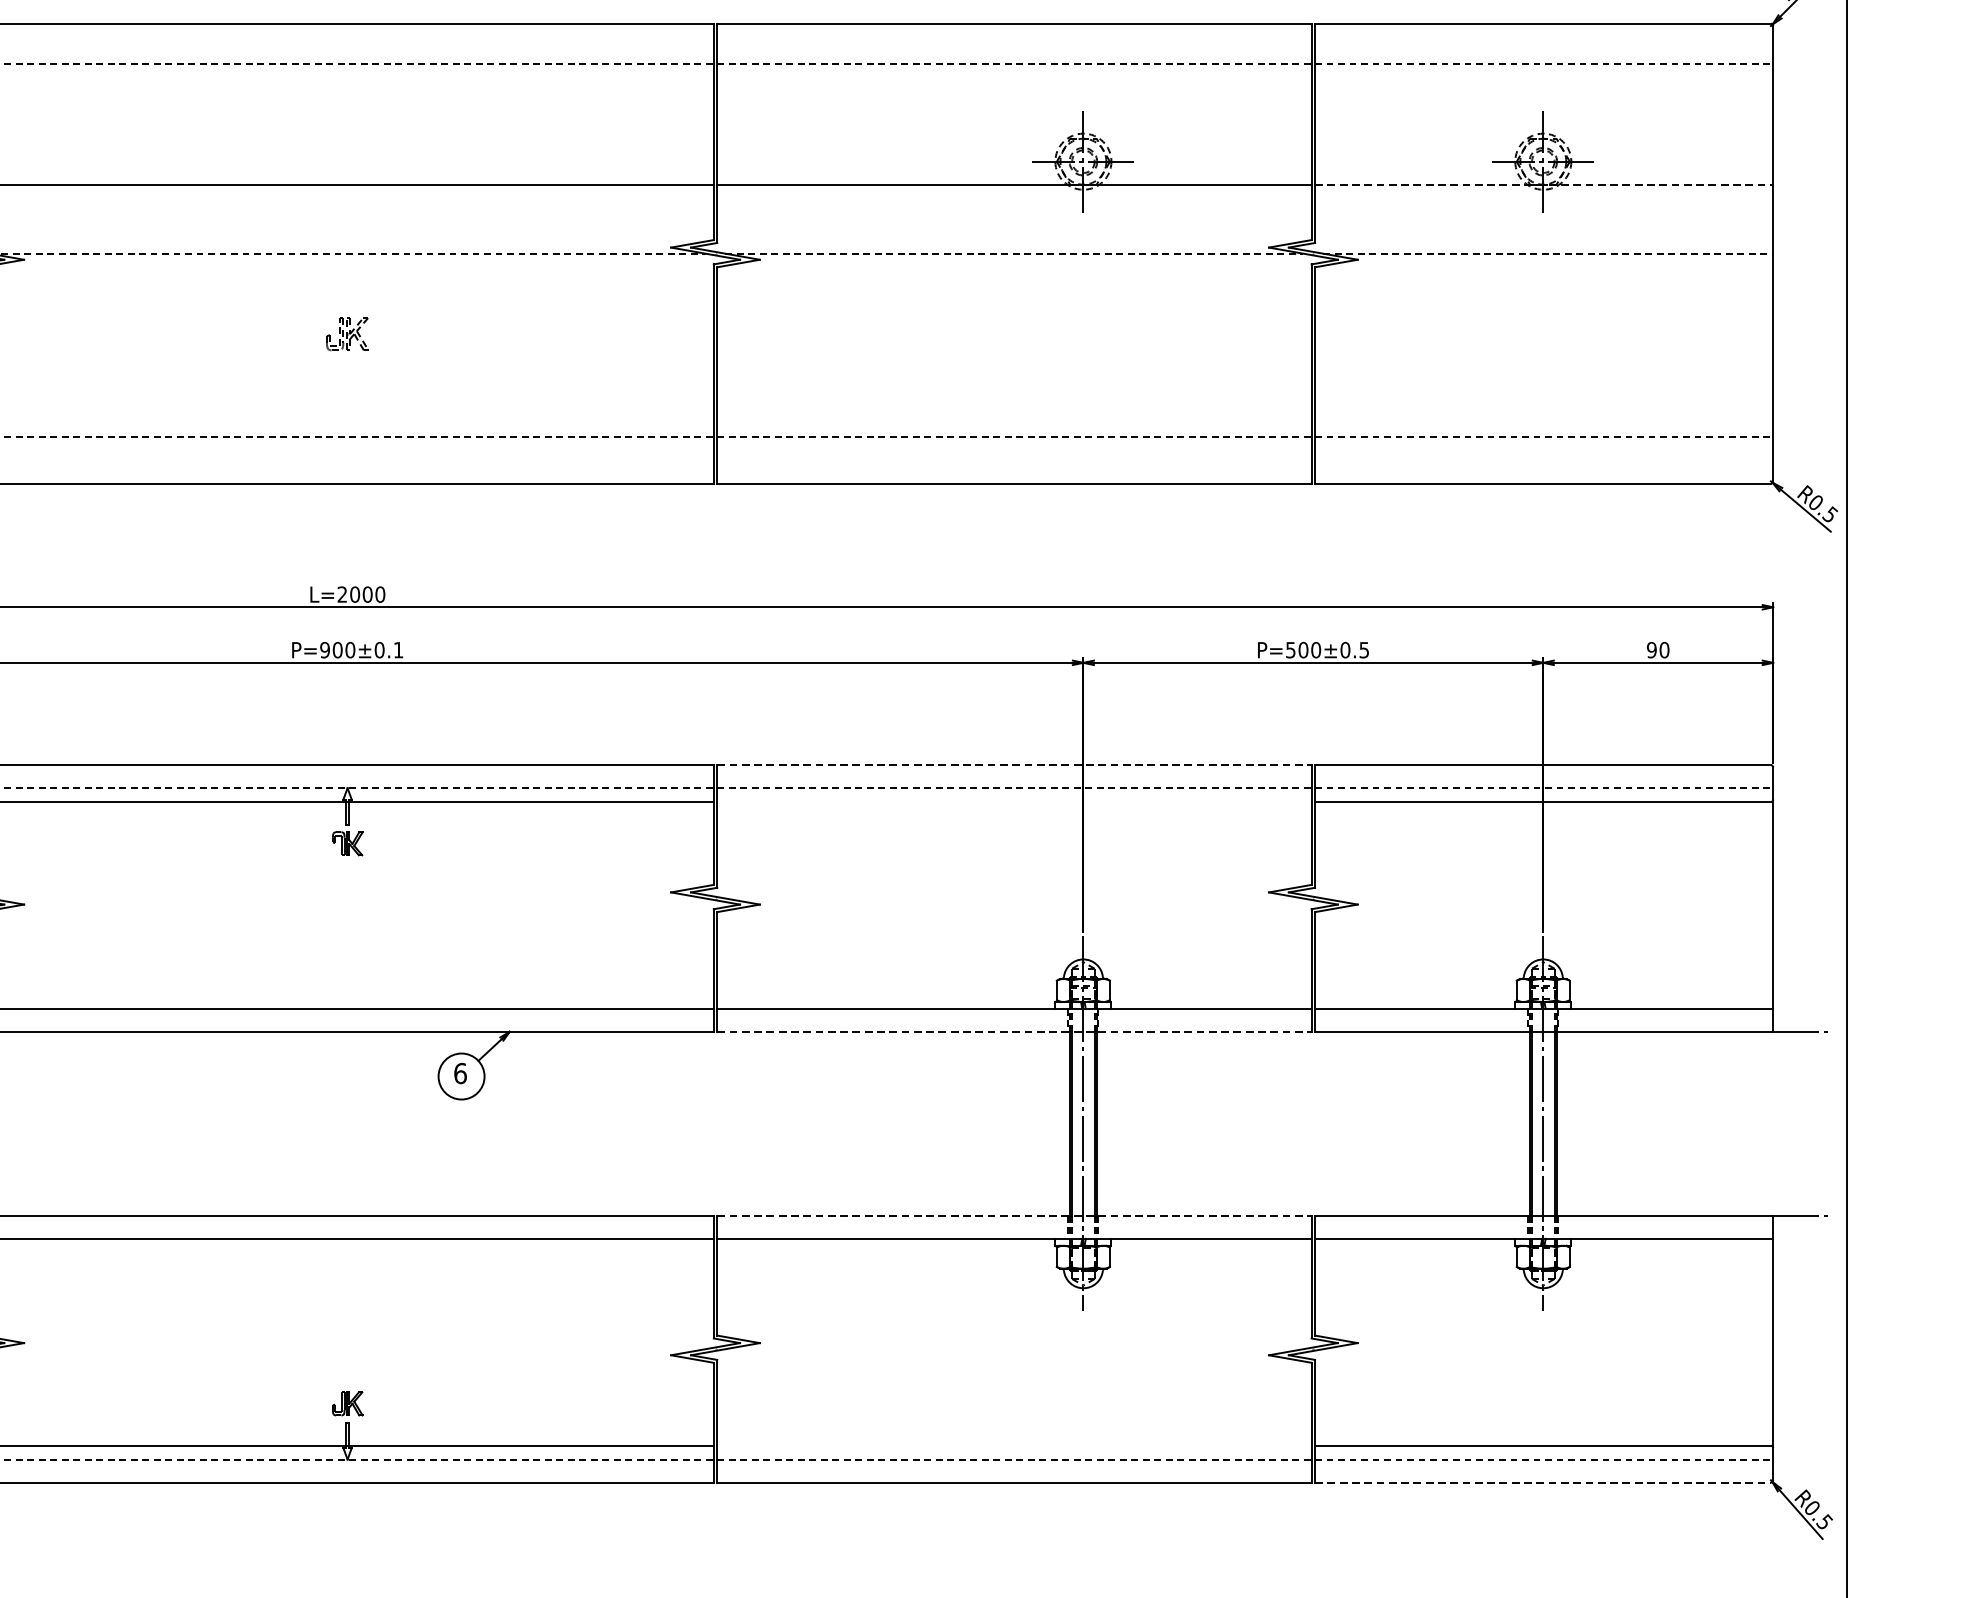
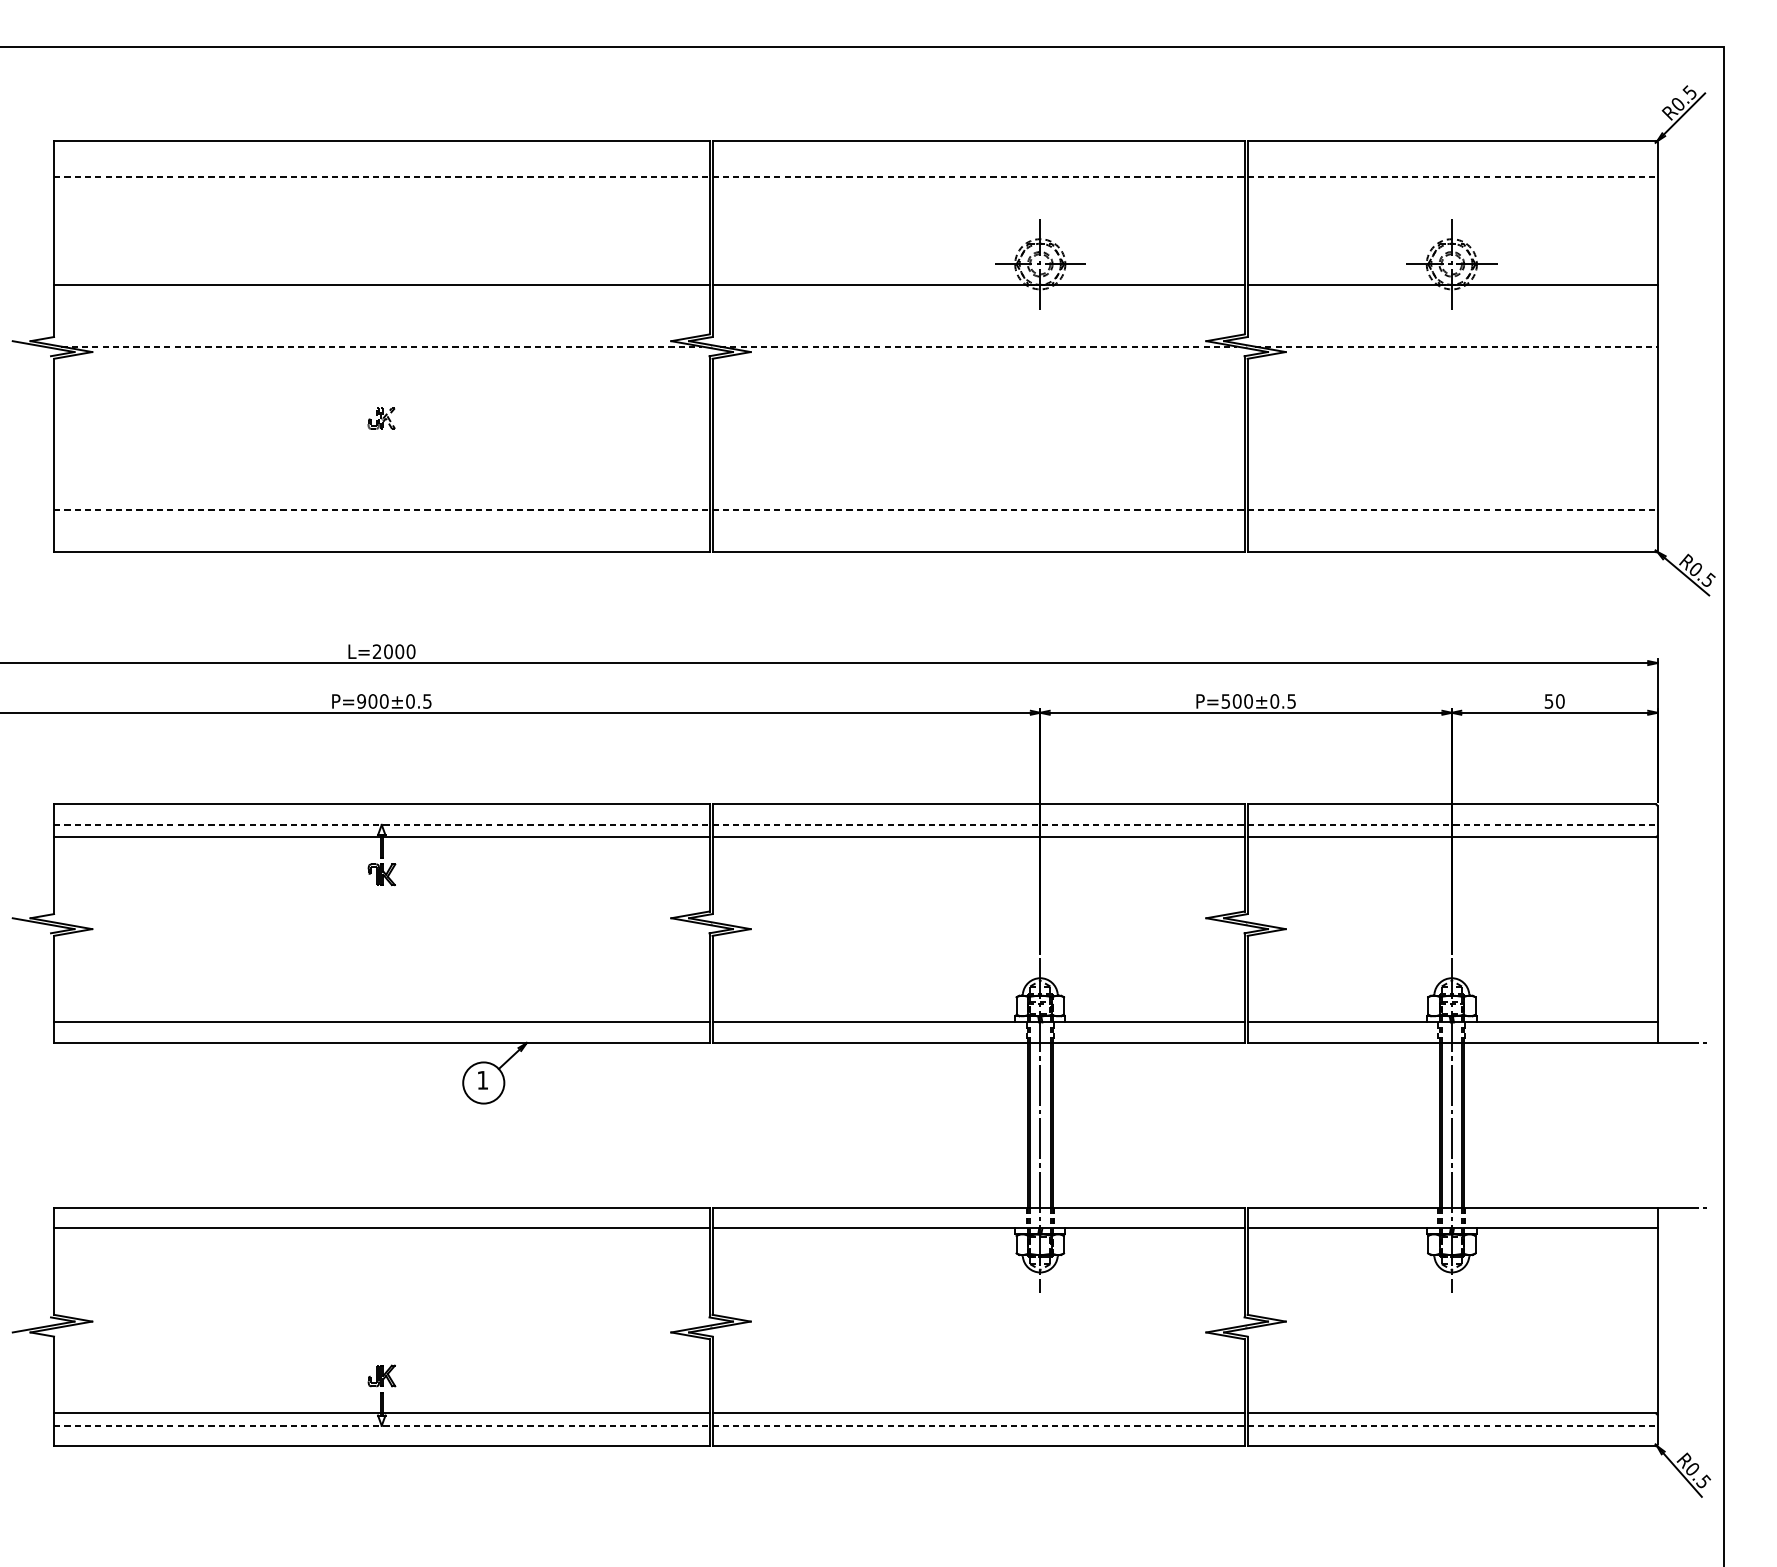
line: (1545, 184) -> (1453, 284), dashed -> solid
part: (347, 334) -> (381, 418), size x0.71
text: (398, 650) -> (427, 701), P=900±0.1 -> P=900±0.5
text: (1651, 650) -> (1548, 701), 90 -> 50
line: (1014, 765) -> (978, 804), dashed -> solid
line: (1014, 802) -> (978, 837), added
line: (1014, 1032) -> (978, 1043), dashed -> solid
text: (460, 1072) -> (482, 1079), 6 -> 1
line: (1014, 1215) -> (978, 1207), dashed -> solid
line: (1014, 1445) -> (978, 1413), added
line: (1542, 1482) -> (1451, 1446), dashed -> solid

